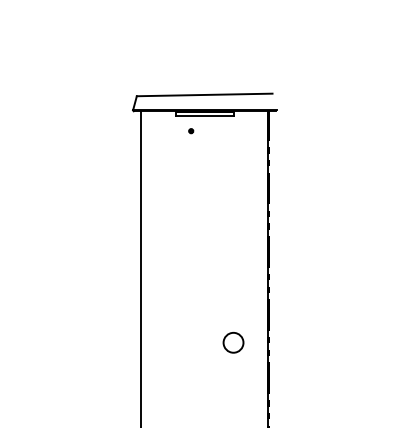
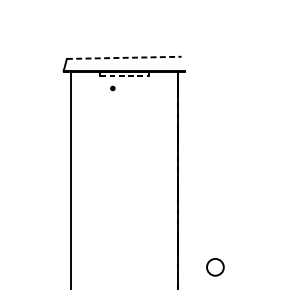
line: (204, 94) -> (124, 57), solid -> dashed
line: (204, 116) -> (124, 76), solid -> dashed
circle: (233, 342) -> (215, 267), moved

